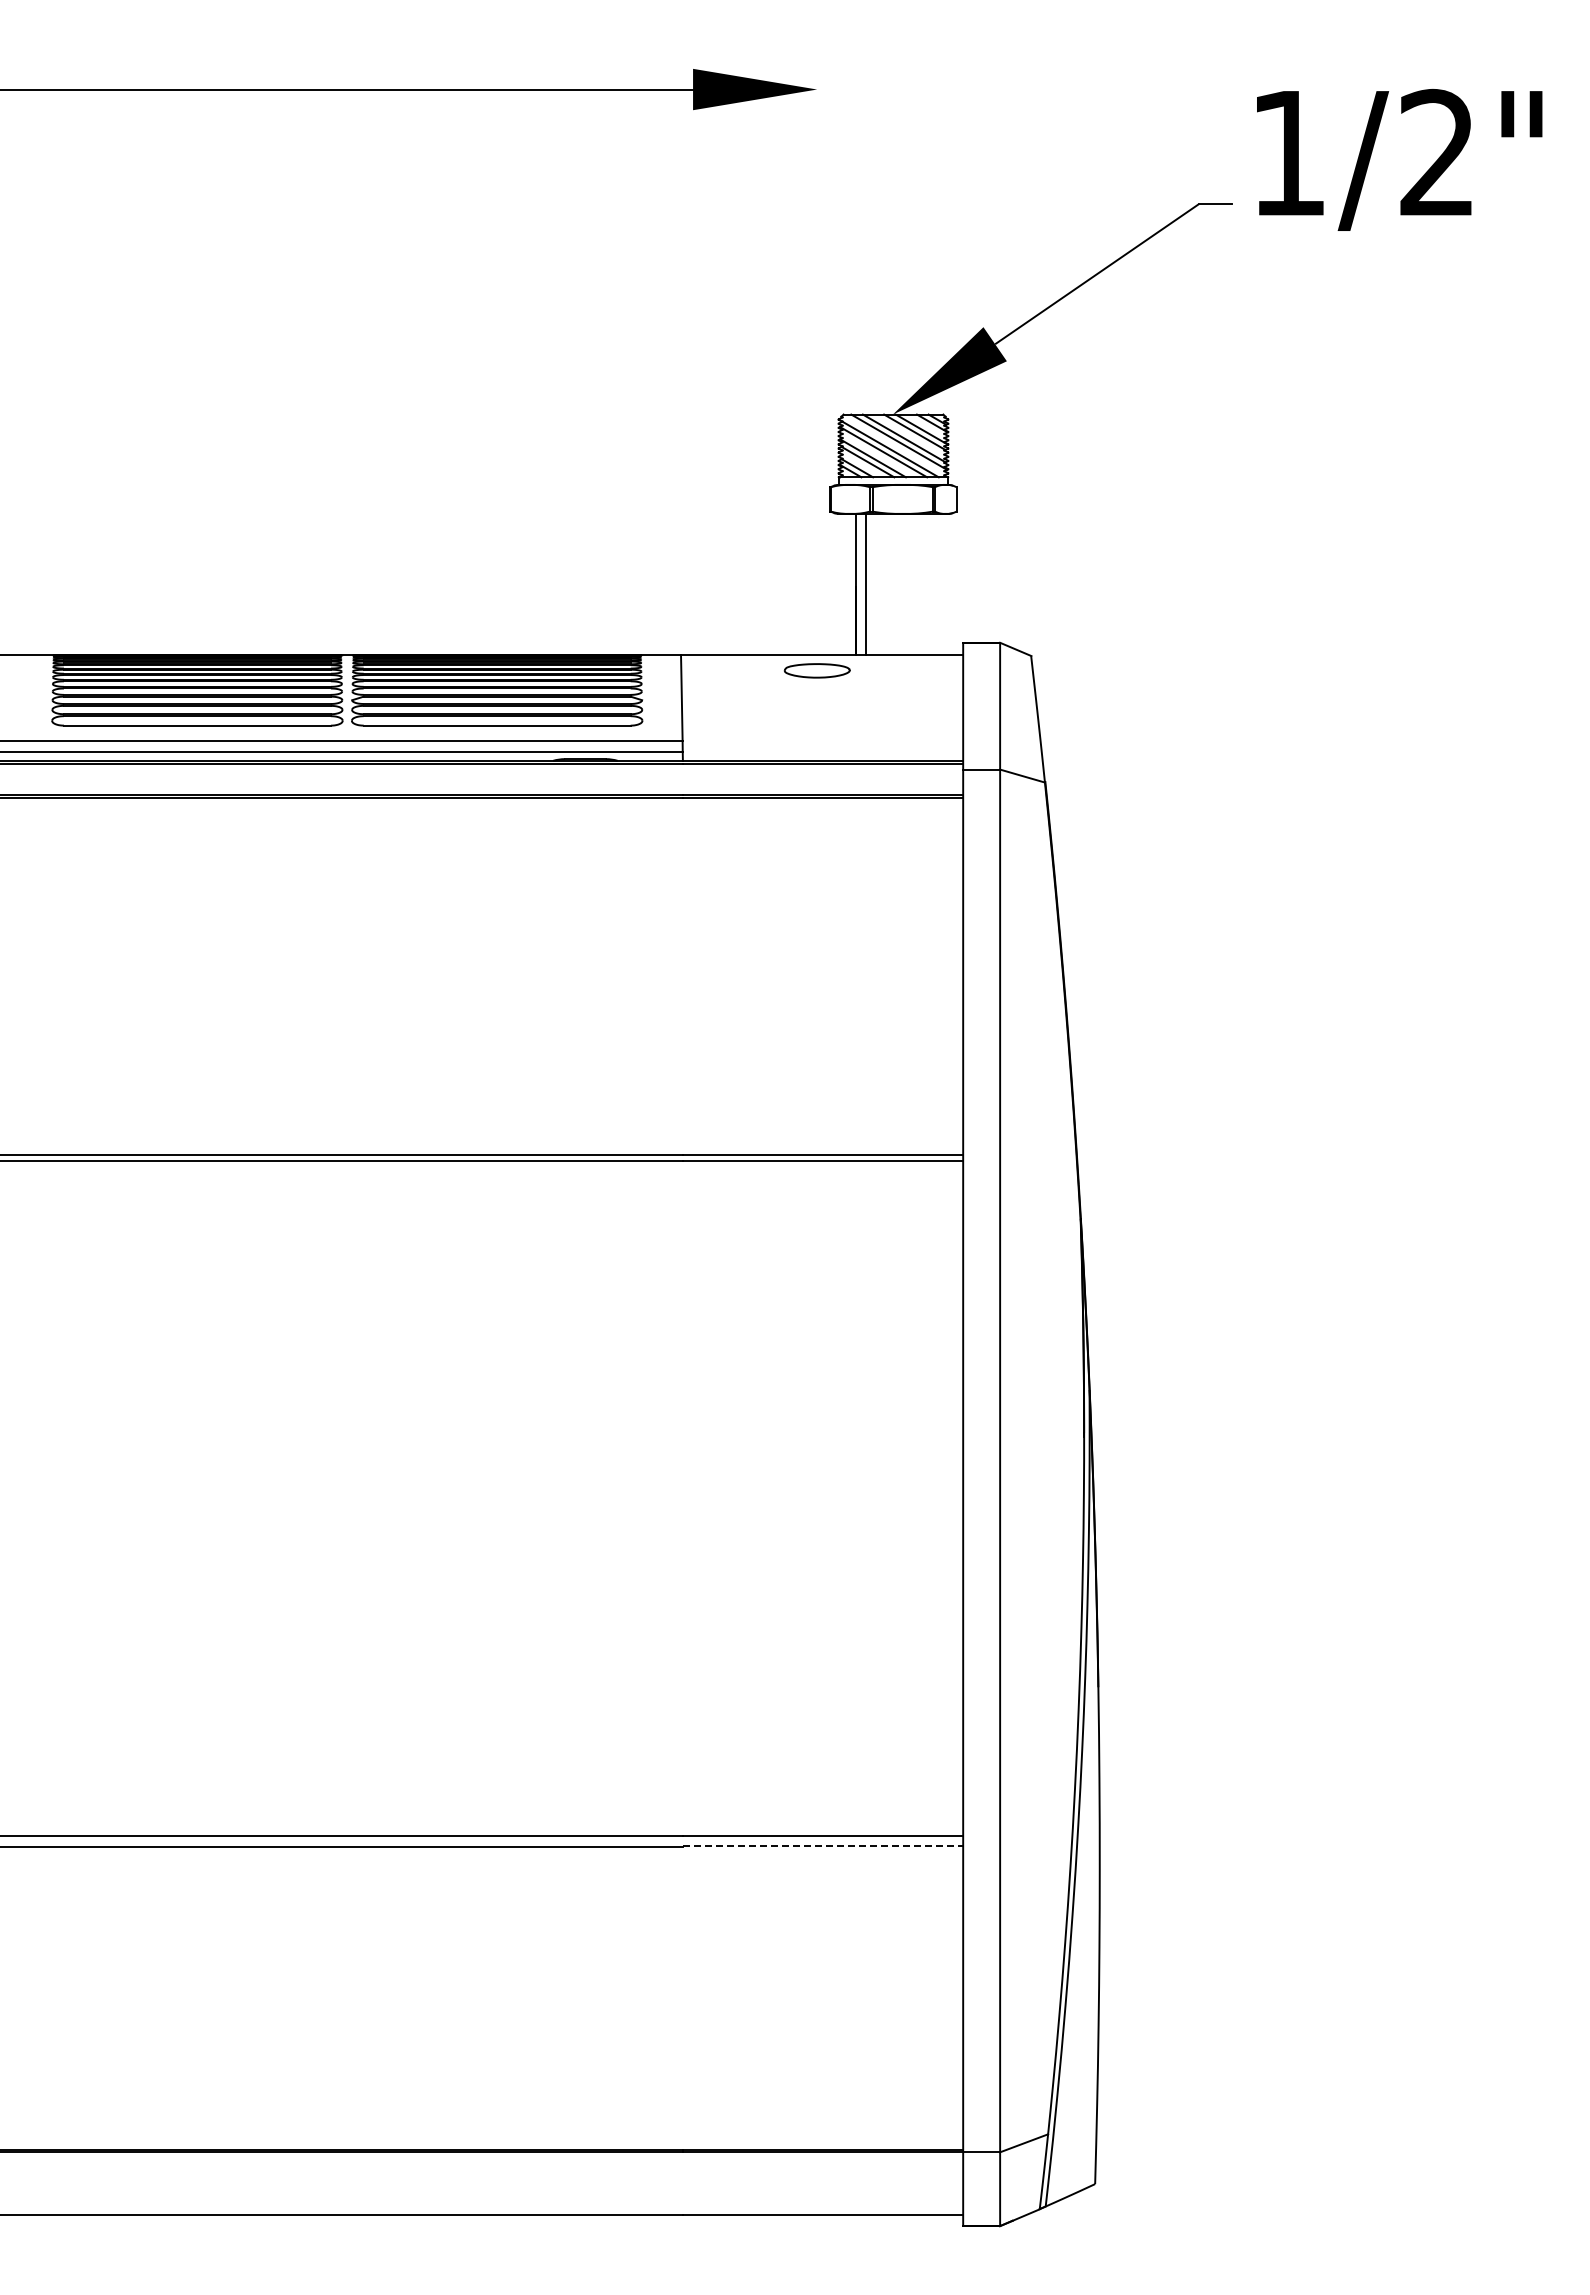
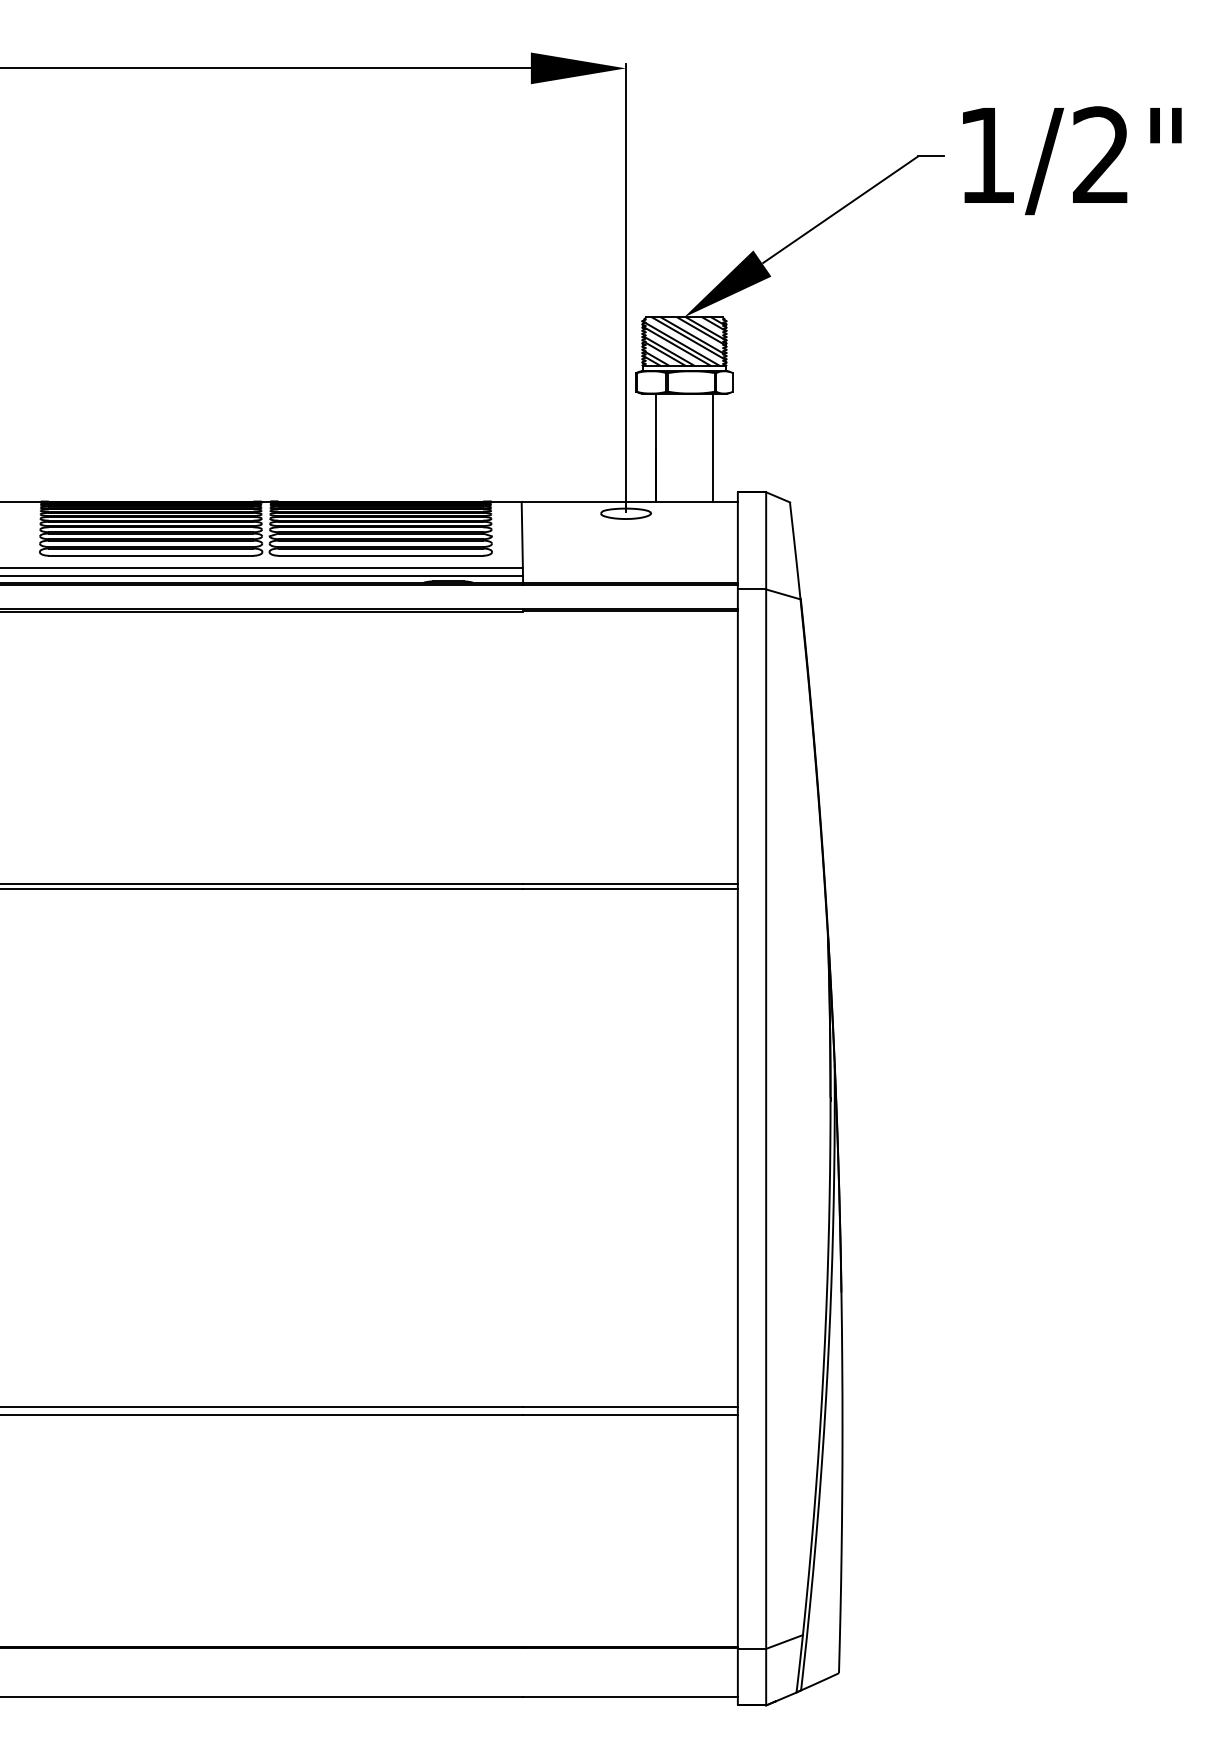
text: (1399, 159) -> (1072, 160), moved
line: (817, 376) -> (626, 288), added
line: (865, 584) -> (712, 447), moved
line: (823, 1846) -> (630, 1414), dashed -> solid

